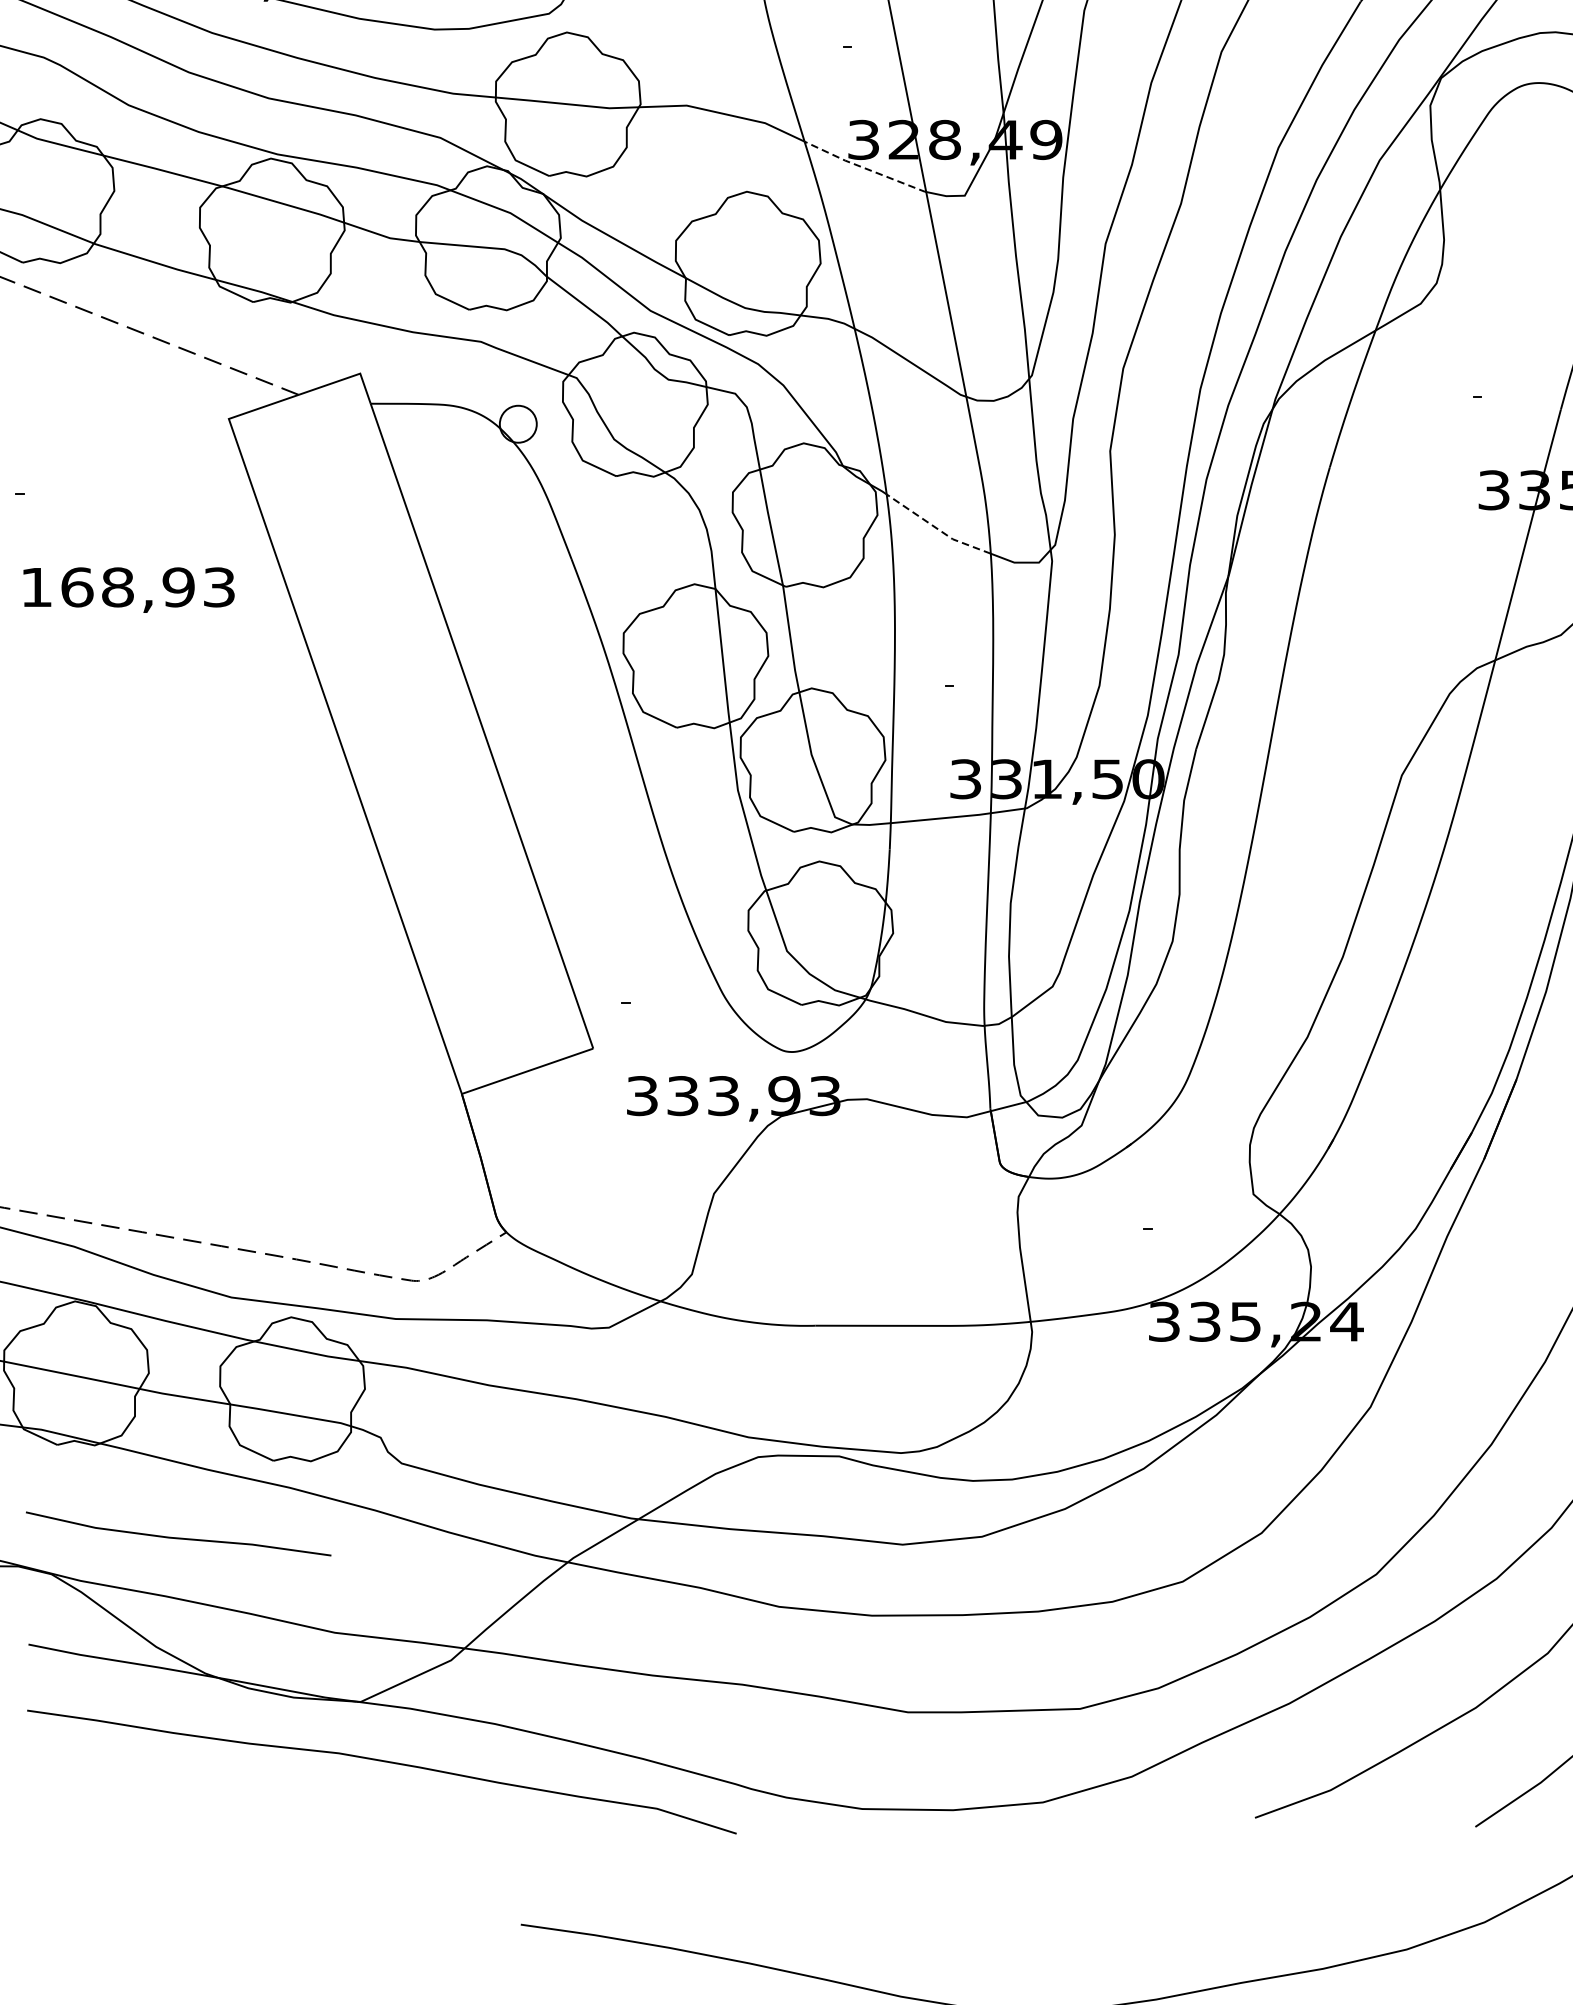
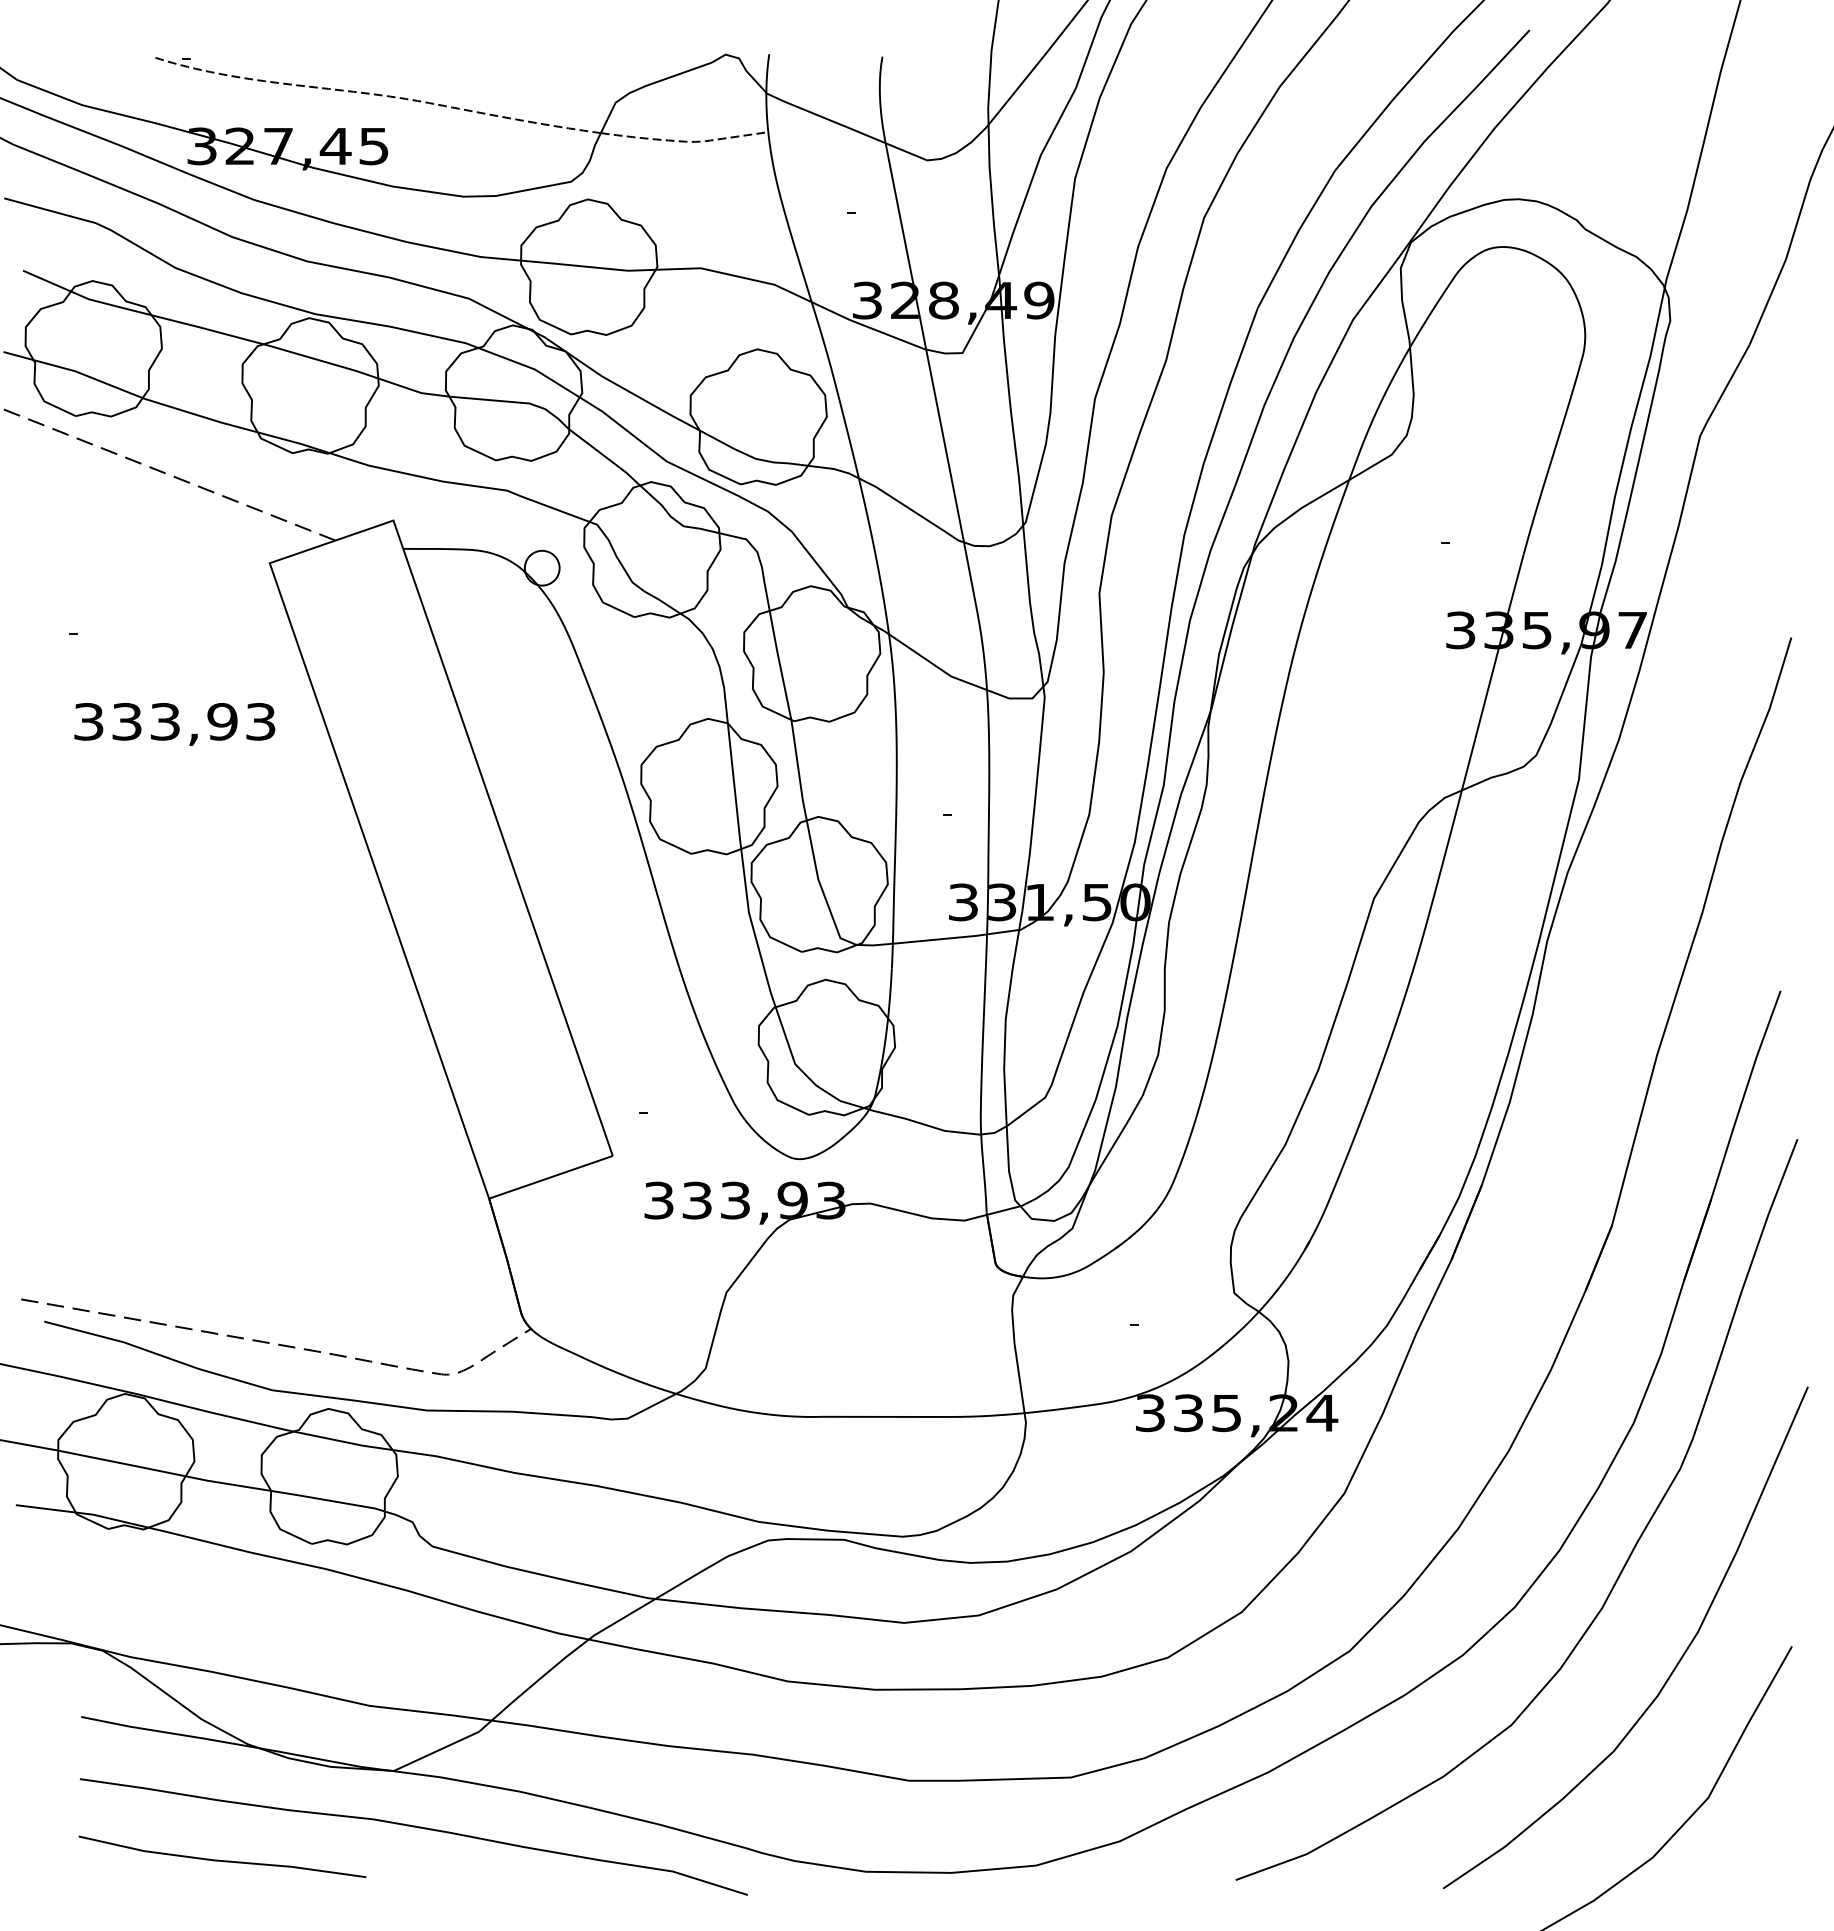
line: (864, 168) -> (868, 327), dashed -> solid
line: (937, 528) -> (936, 666), dashed -> solid
text: (77, 587) -> (127, 721), 168,93 -> 333,93
line: (178, 1537) -> (222, 1860), moved

